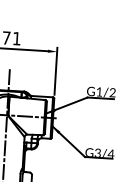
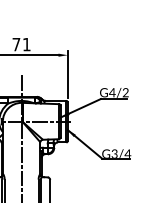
text: (99, 91) -> (112, 92), G1/2 -> G4/2

